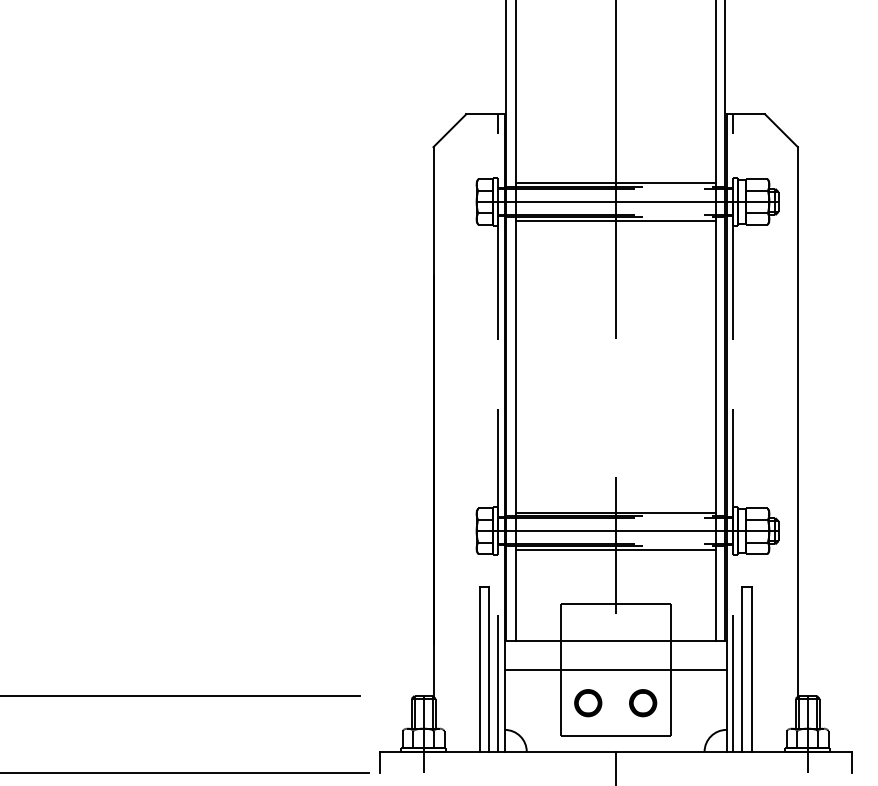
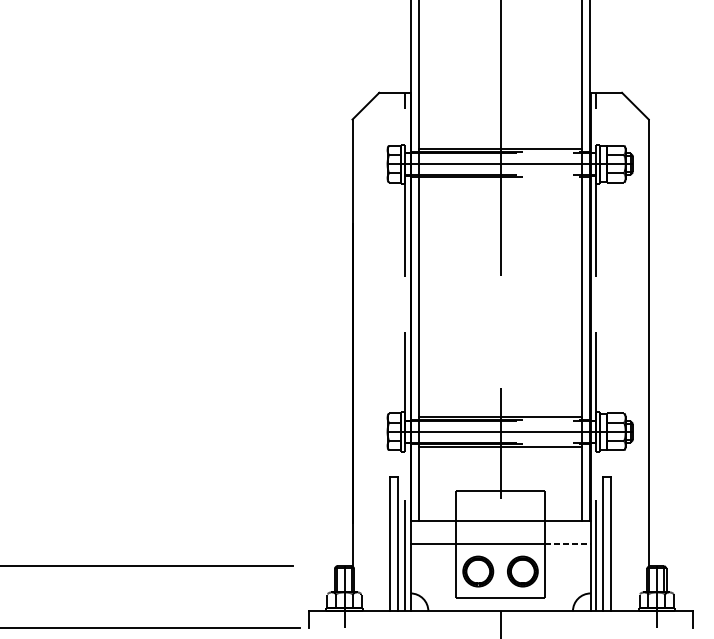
line: (615, 220) -> (500, 179), removed
line: (698, 669) -> (567, 544), solid -> dashed
part: (588, 703) -> (478, 571), size x1.4
part: (643, 703) -> (523, 571), size x1.4

